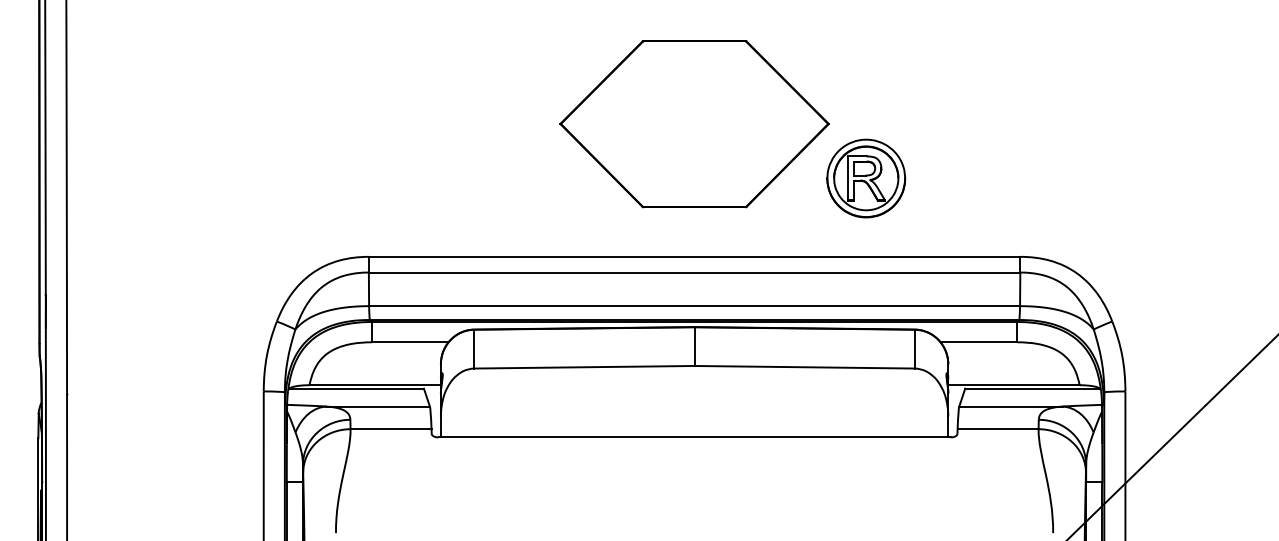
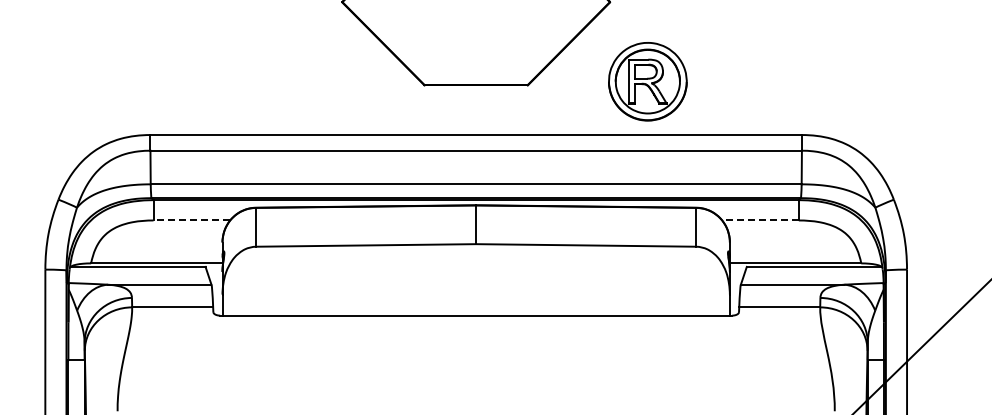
part: (866, 178) -> (648, 81), moved
line: (409, 342) -> (191, 220), solid -> dashed
line: (978, 342) -> (760, 220), solid -> dashed

